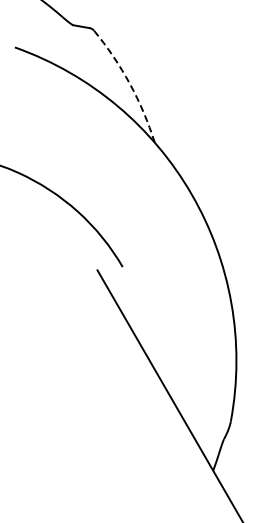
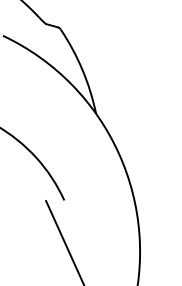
arc: (129, 83) -> (82, 69), dashed -> solid

